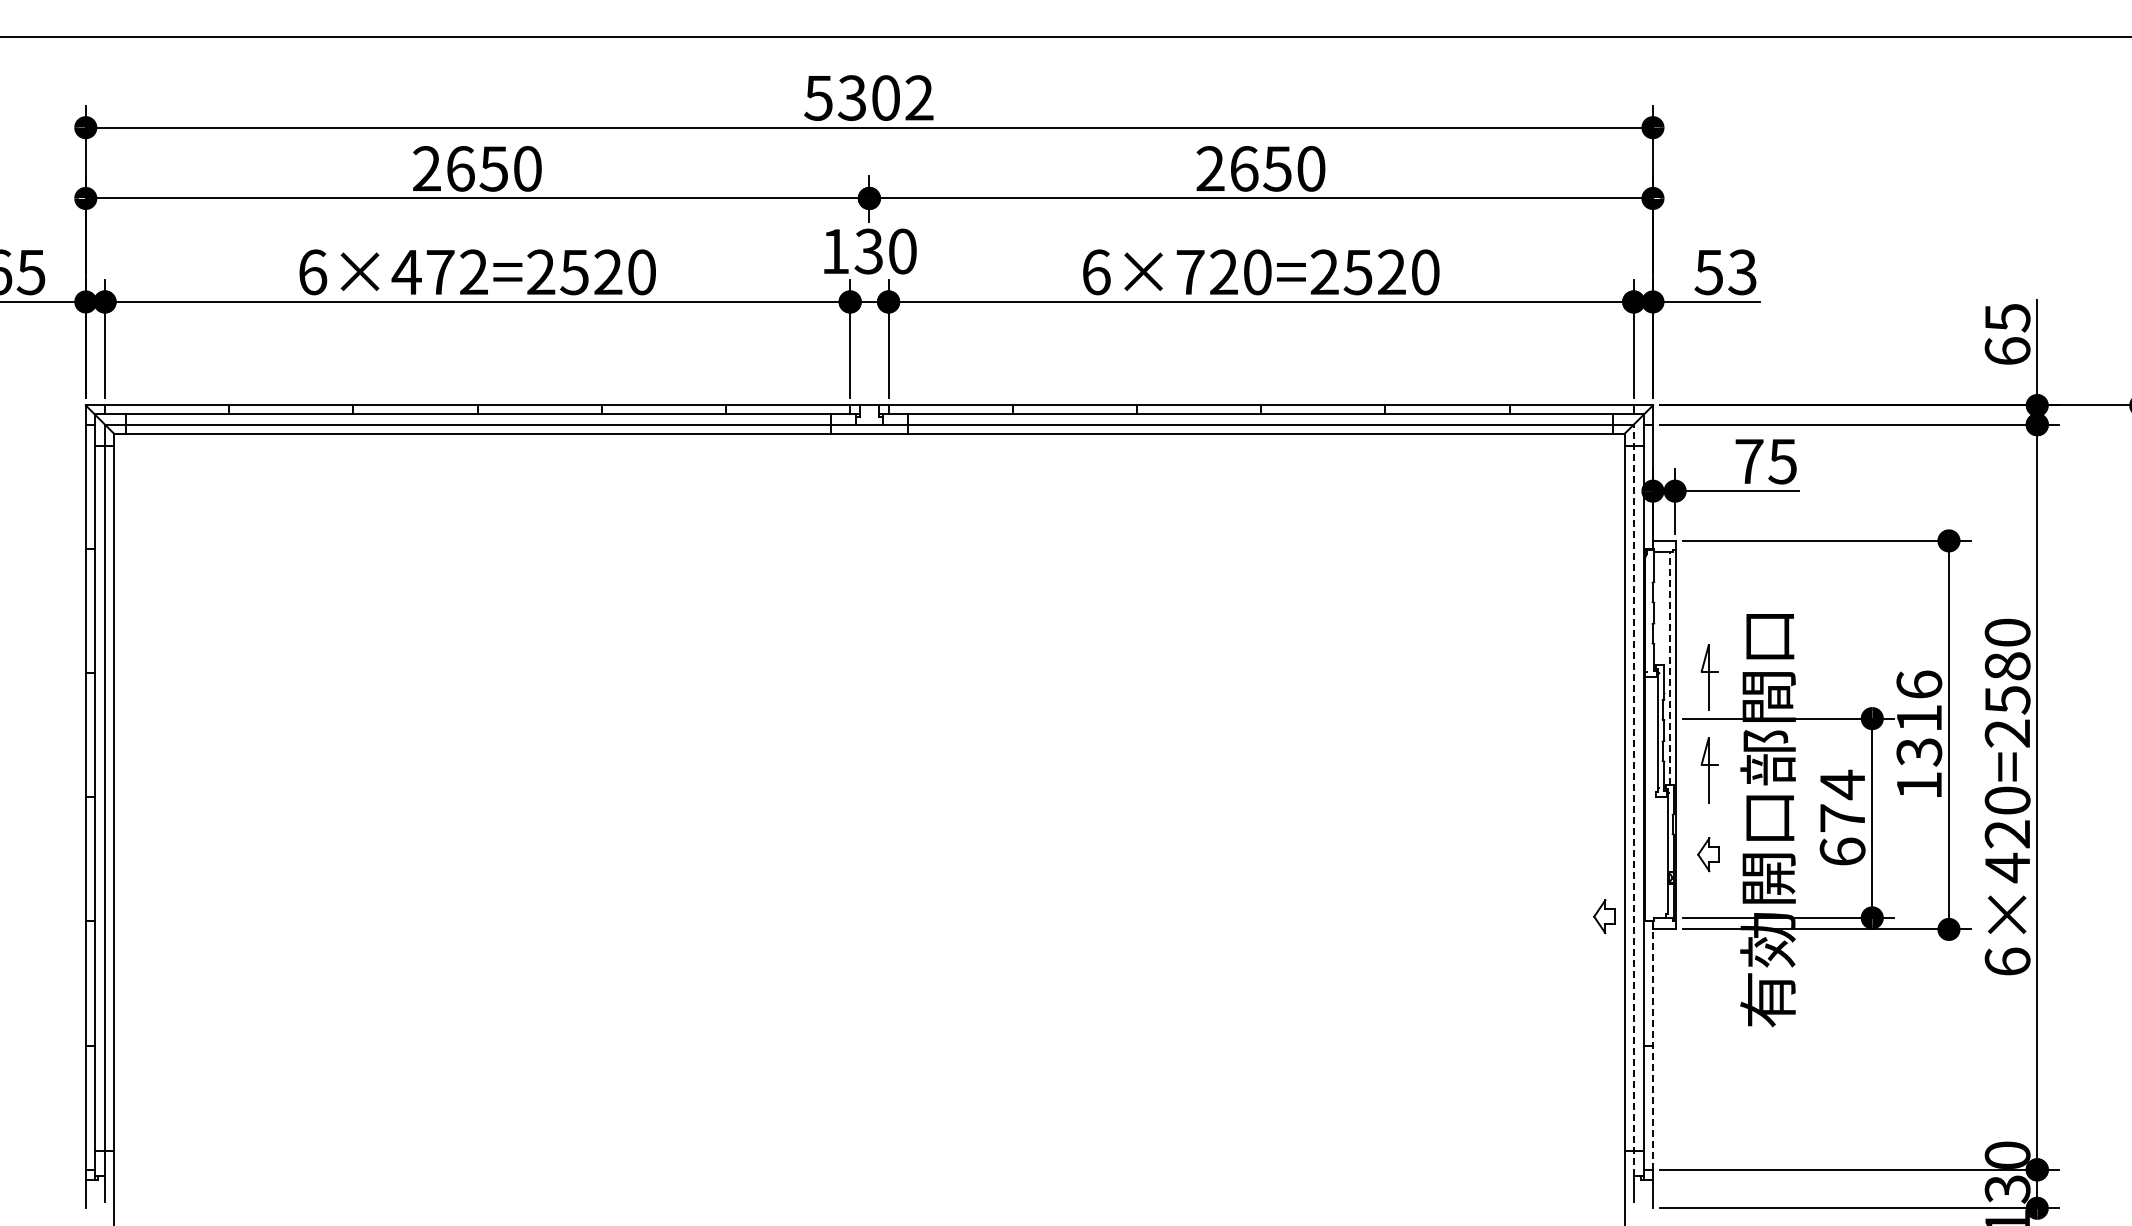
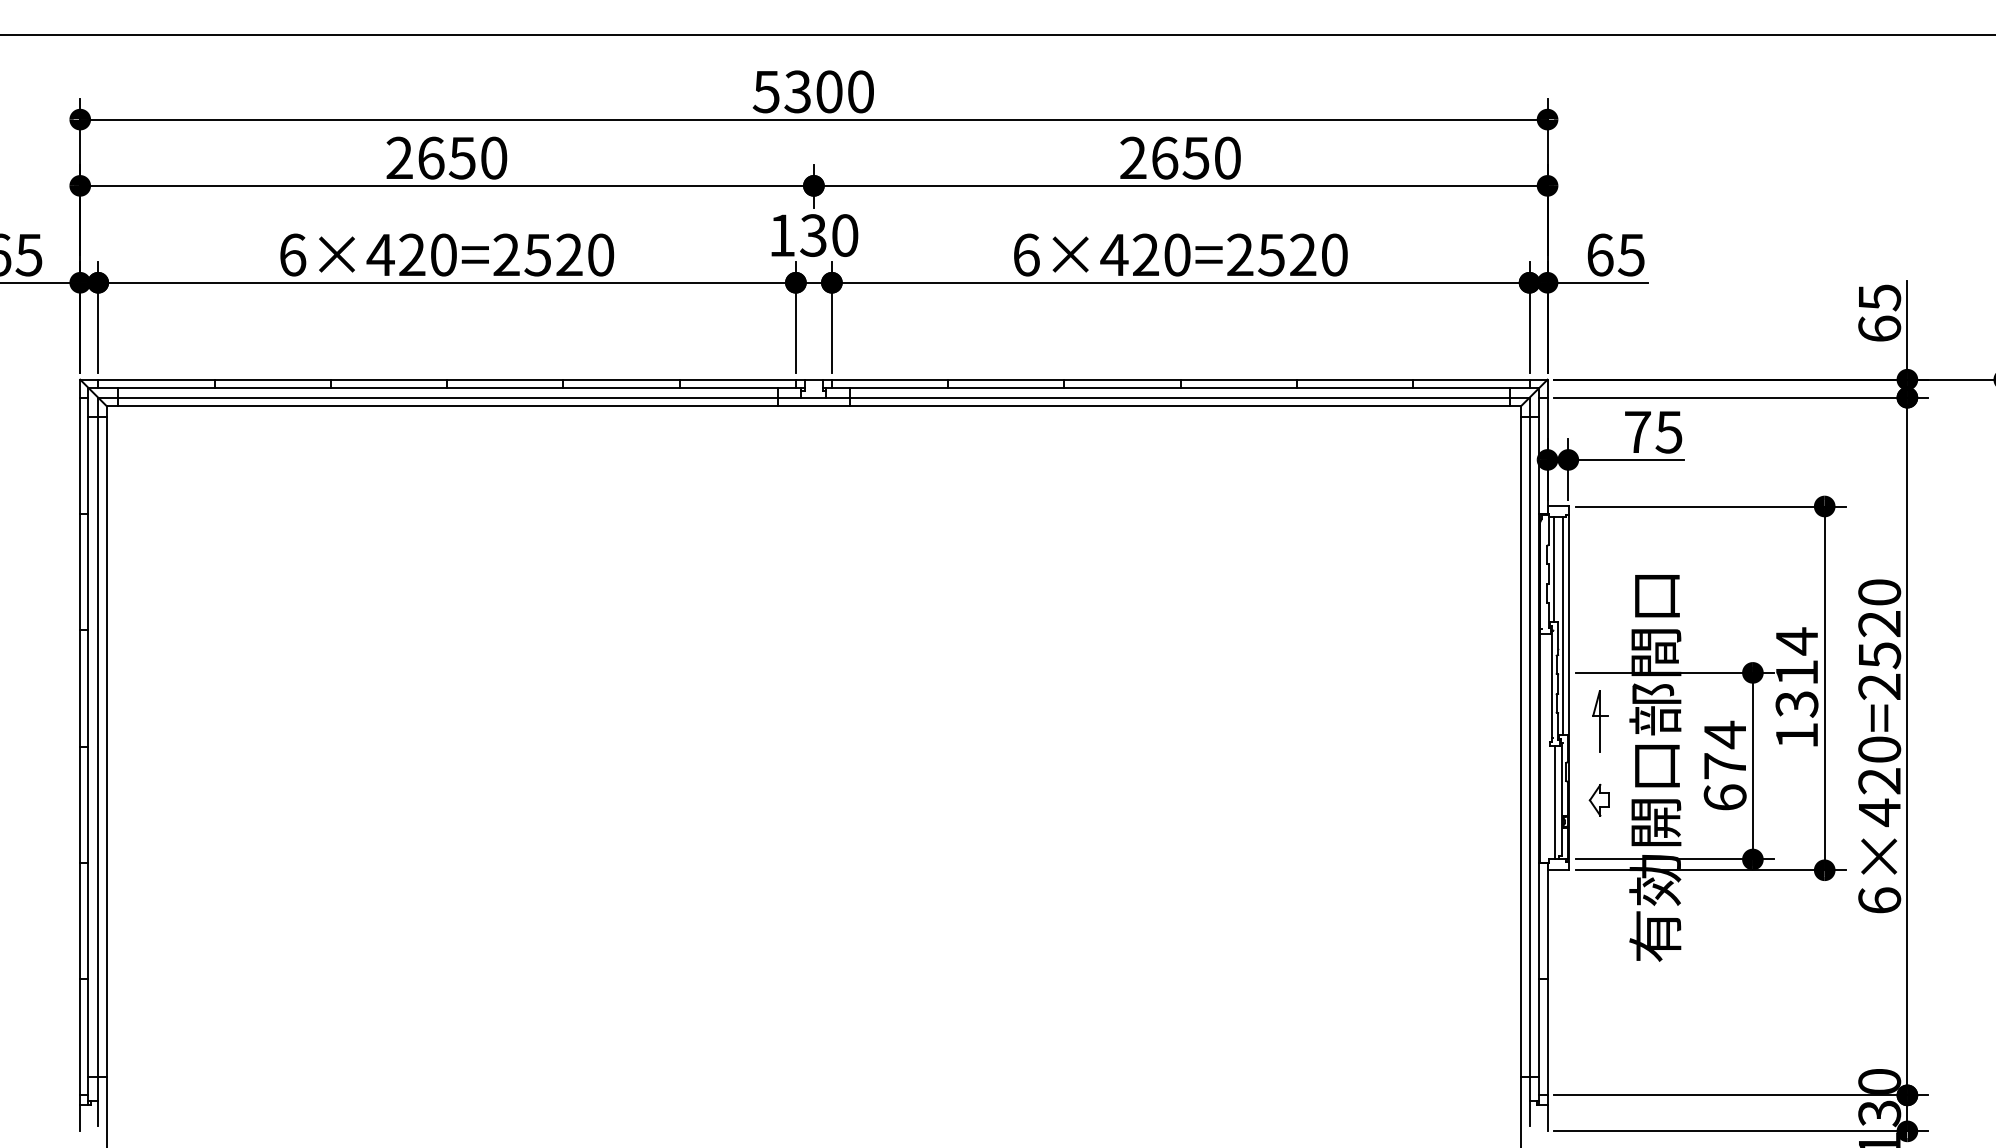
text: (919, 97) -> (860, 91), 5302 -> 5300
text: (456, 272) -> (427, 255), 6×472=2520 -> 6×420=2520
text: (1190, 272) -> (1114, 255), 6×720=2520 -> 6×420=2520
text: (1725, 272) -> (1615, 255), 53 -> 65
line: (1659, 608) -> (1553, 569), added
text: (2007, 666) -> (1879, 624), 6×420=2580 -> 6×420=2520
line: (1669, 667) -> (1563, 625), dashed -> solid
part: (1709, 677) -> (1600, 634), removed
text: (1919, 684) -> (1797, 640), 1316 -> 1314
line: (1633, 800) -> (1529, 749), dashed -> solid
line: (1661, 856) -> (1555, 801), added
part: (1604, 916) -> (1502, 858), removed
line: (1652, 1046) -> (1547, 979), dashed -> solid

